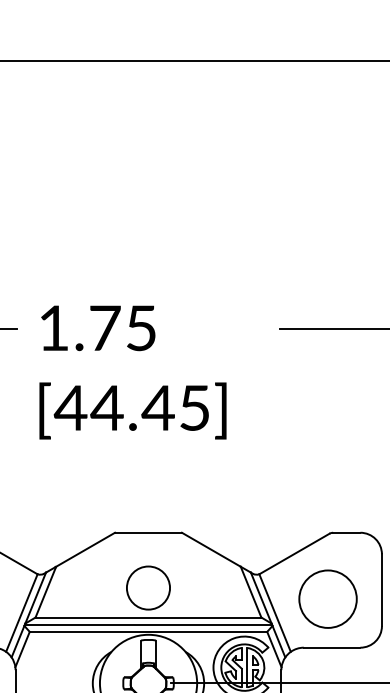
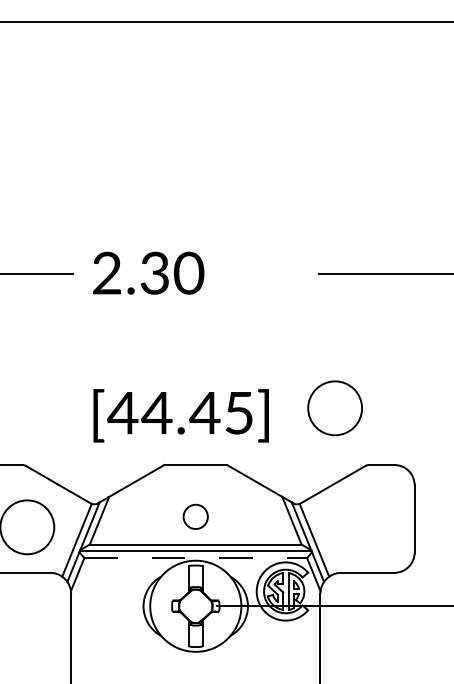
text: (98, 327) -> (148, 272), 1.75 -> 2.30
text: (132, 410) -> (180, 415), moved
circle: (148, 587) -> (195, 516), size x0.6
circle: (327, 599) -> (334, 408), moved
line: (149, 631) -> (196, 557), solid -> dashed

